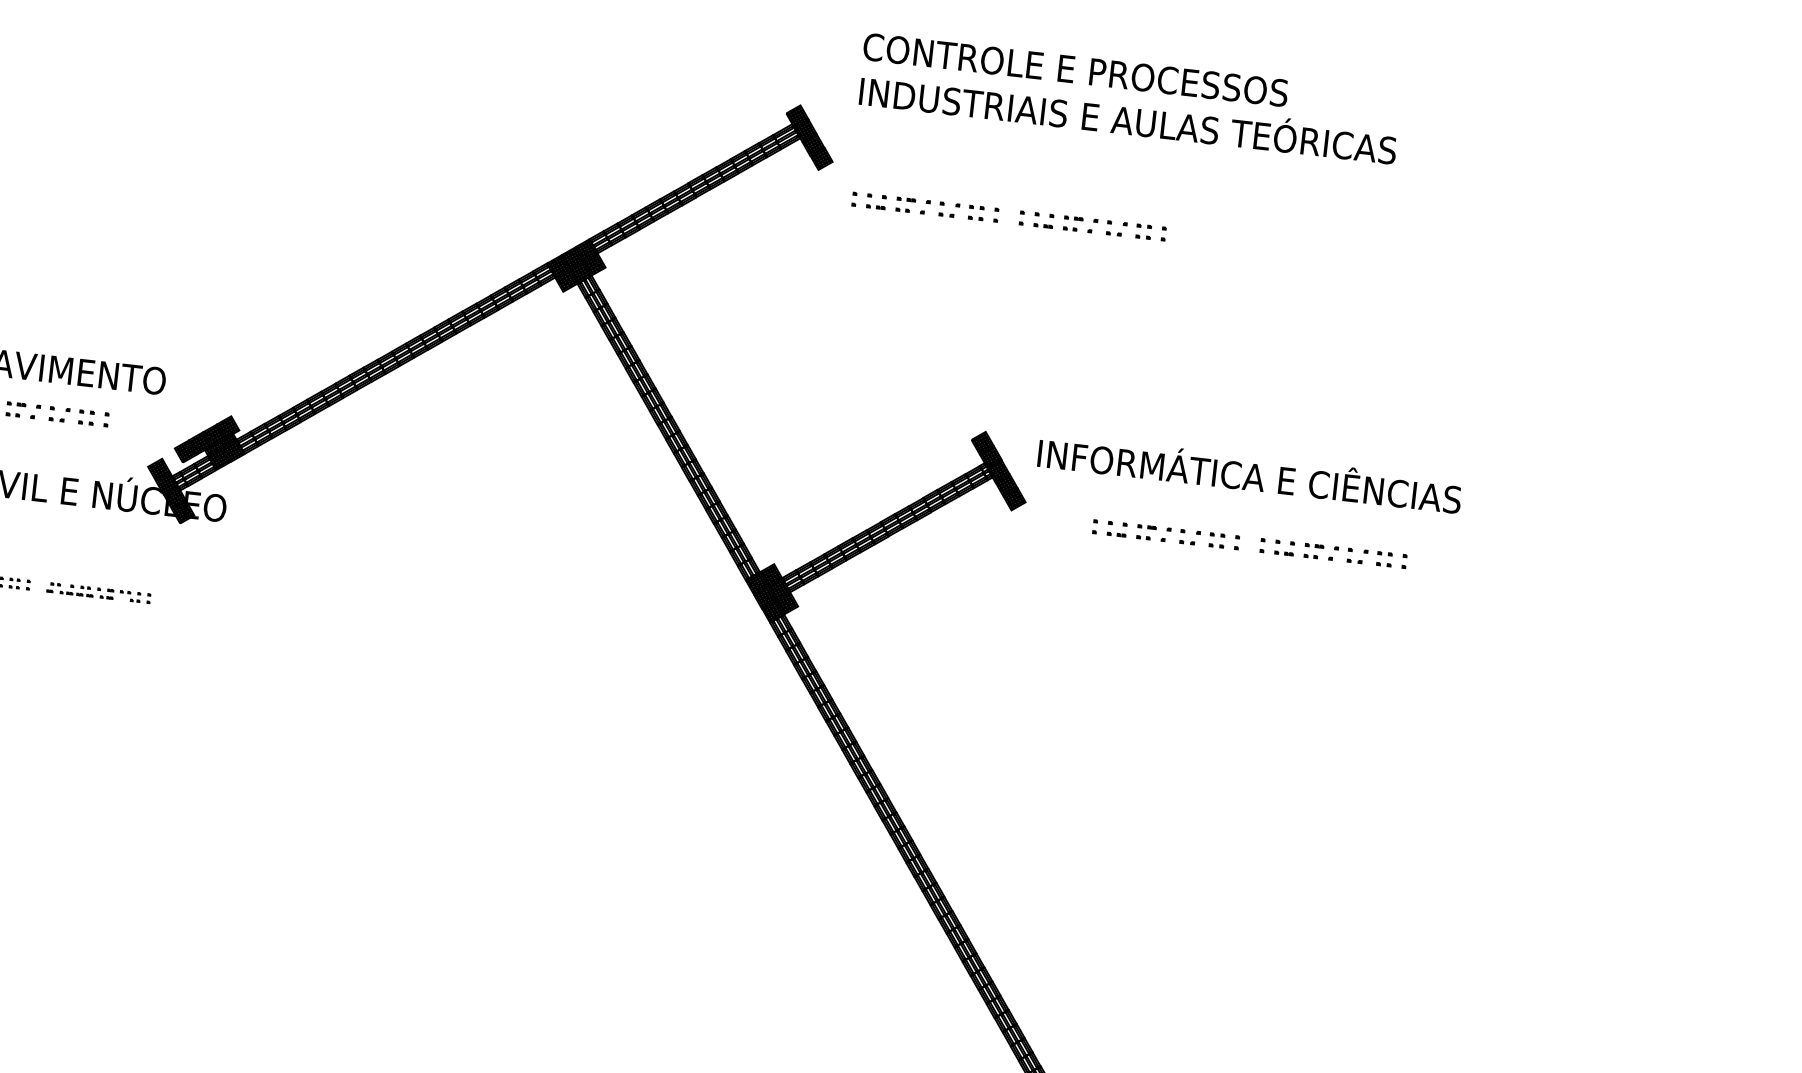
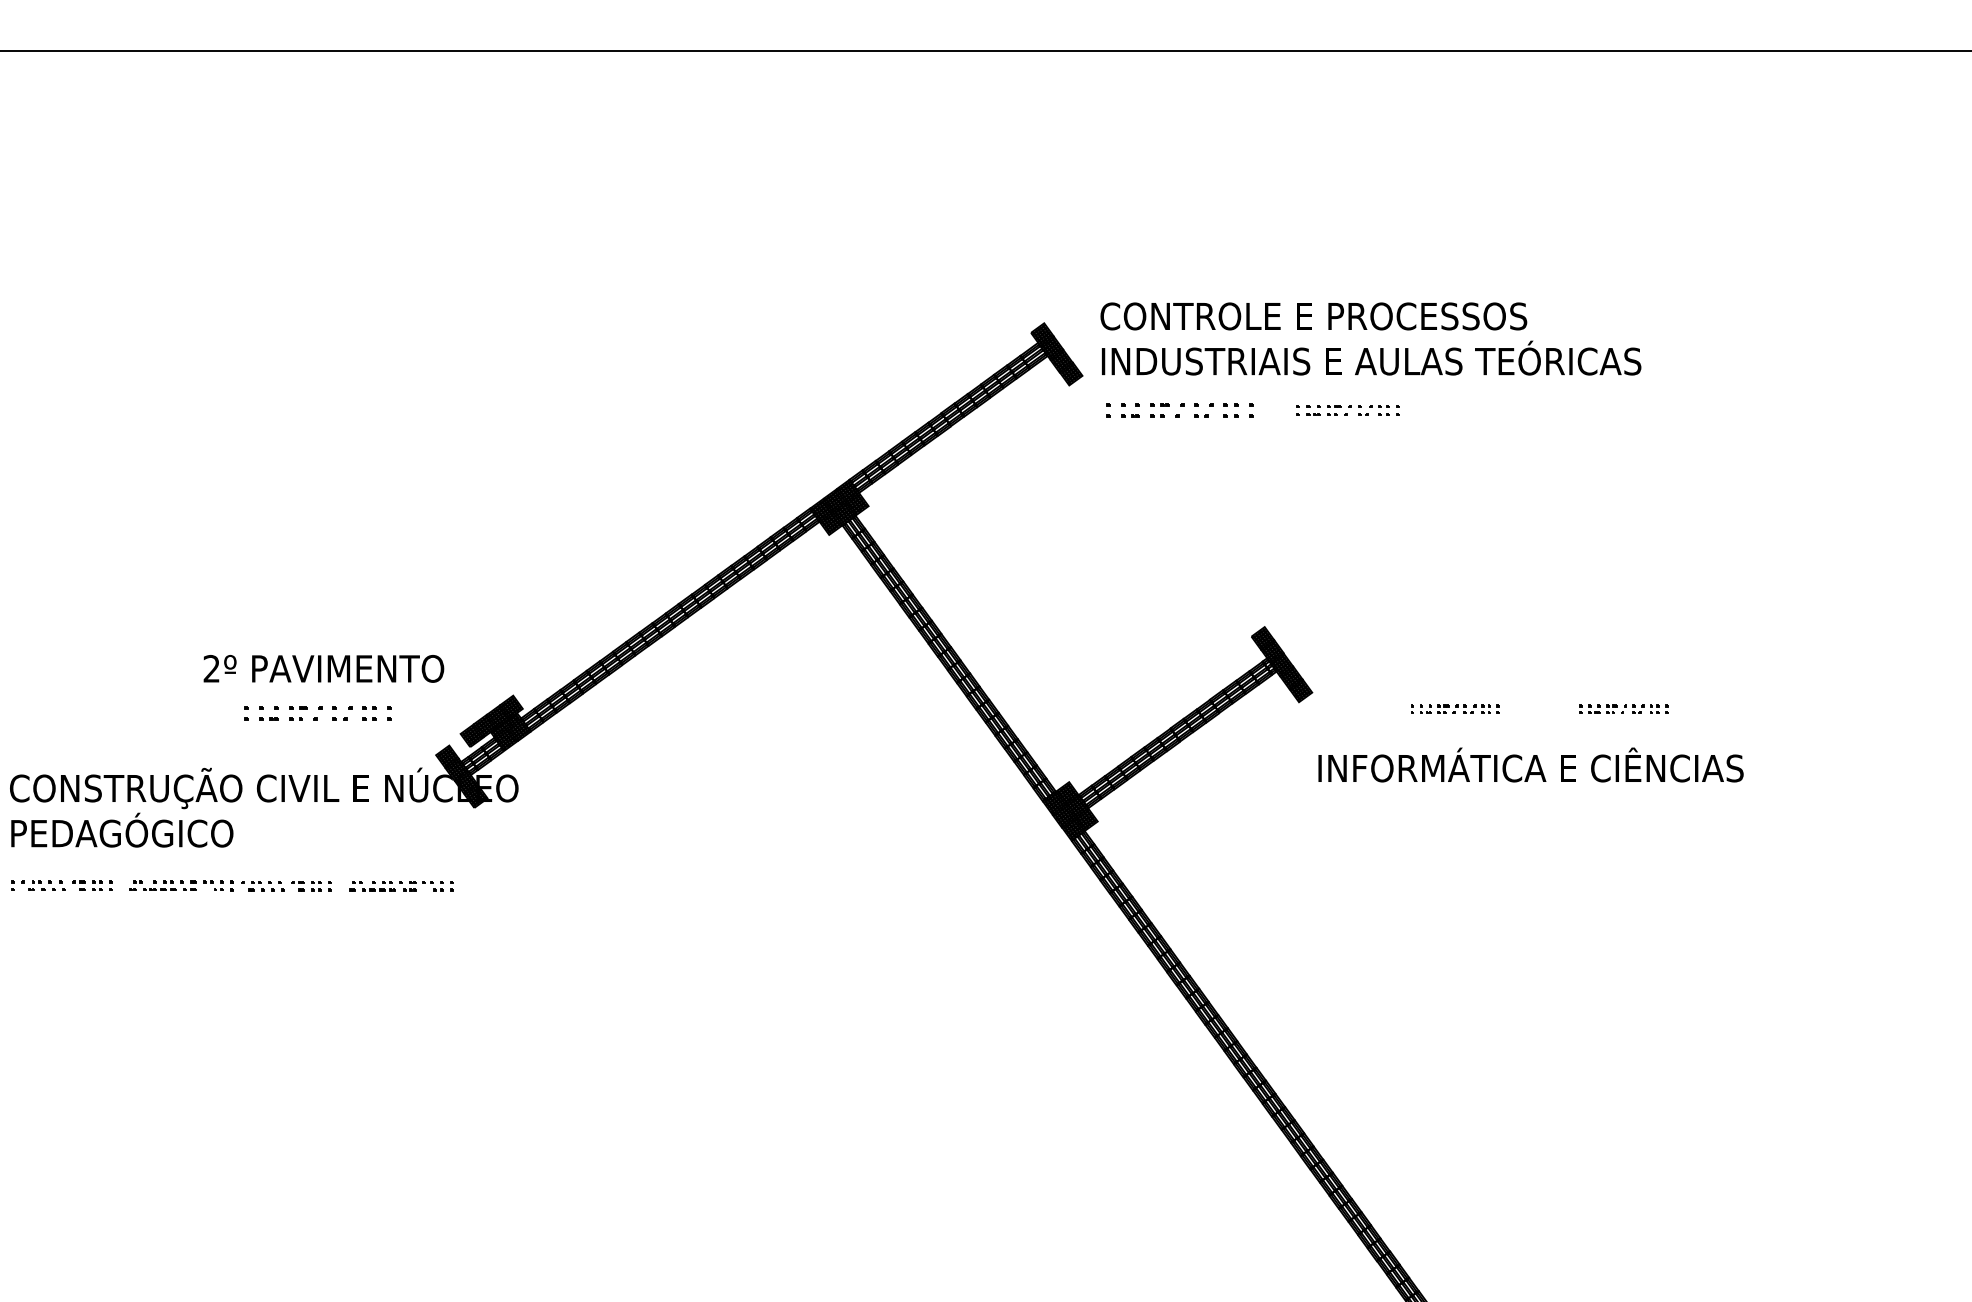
text: (1129, 98) -> (1370, 338), moved
part: (1092, 225) -> (1347, 410), size x0.7
text: (1249, 472) -> (1530, 764), moved
part: (1166, 535) -> (1455, 709), size x0.6
part: (1333, 553) -> (1623, 709), size x0.6

